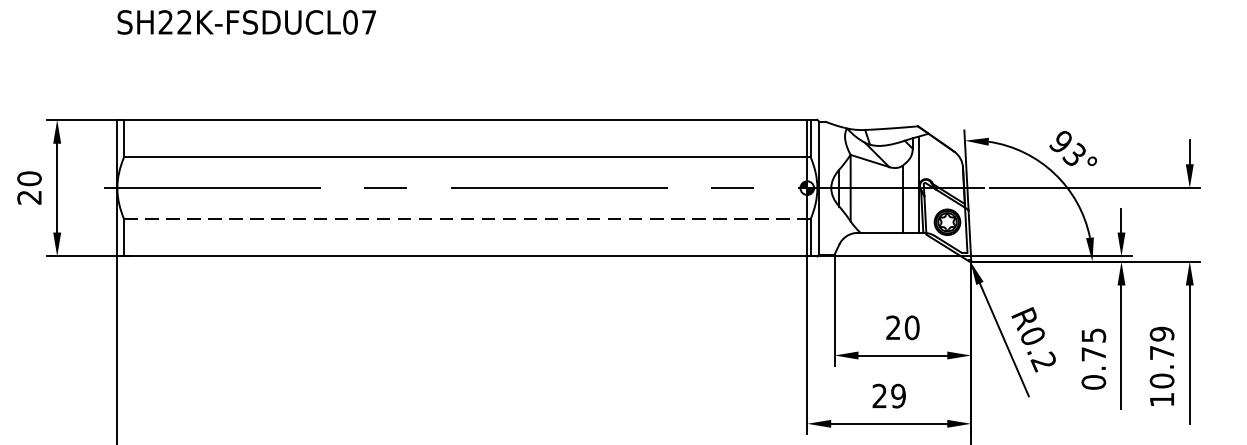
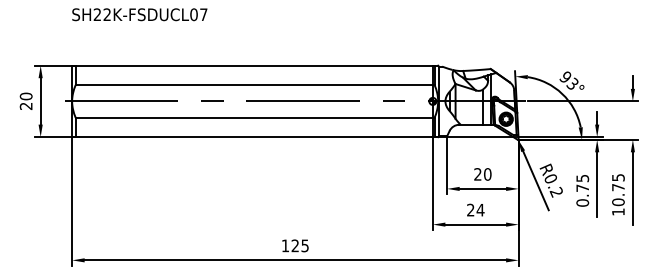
line: (466, 218) -> (254, 117), dashed -> solid
text: (1162, 333) -> (618, 177), 10.79 -> 10.75
text: (898, 394) -> (480, 209), 29 -> 24

